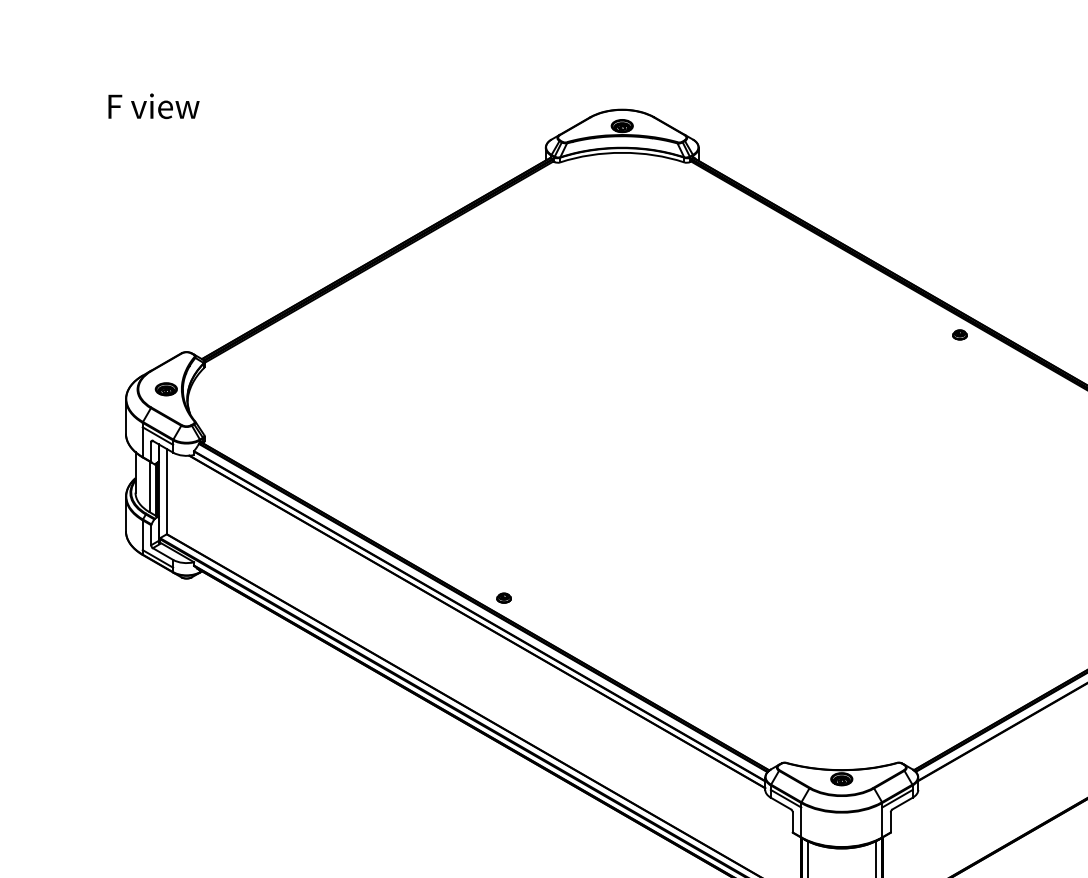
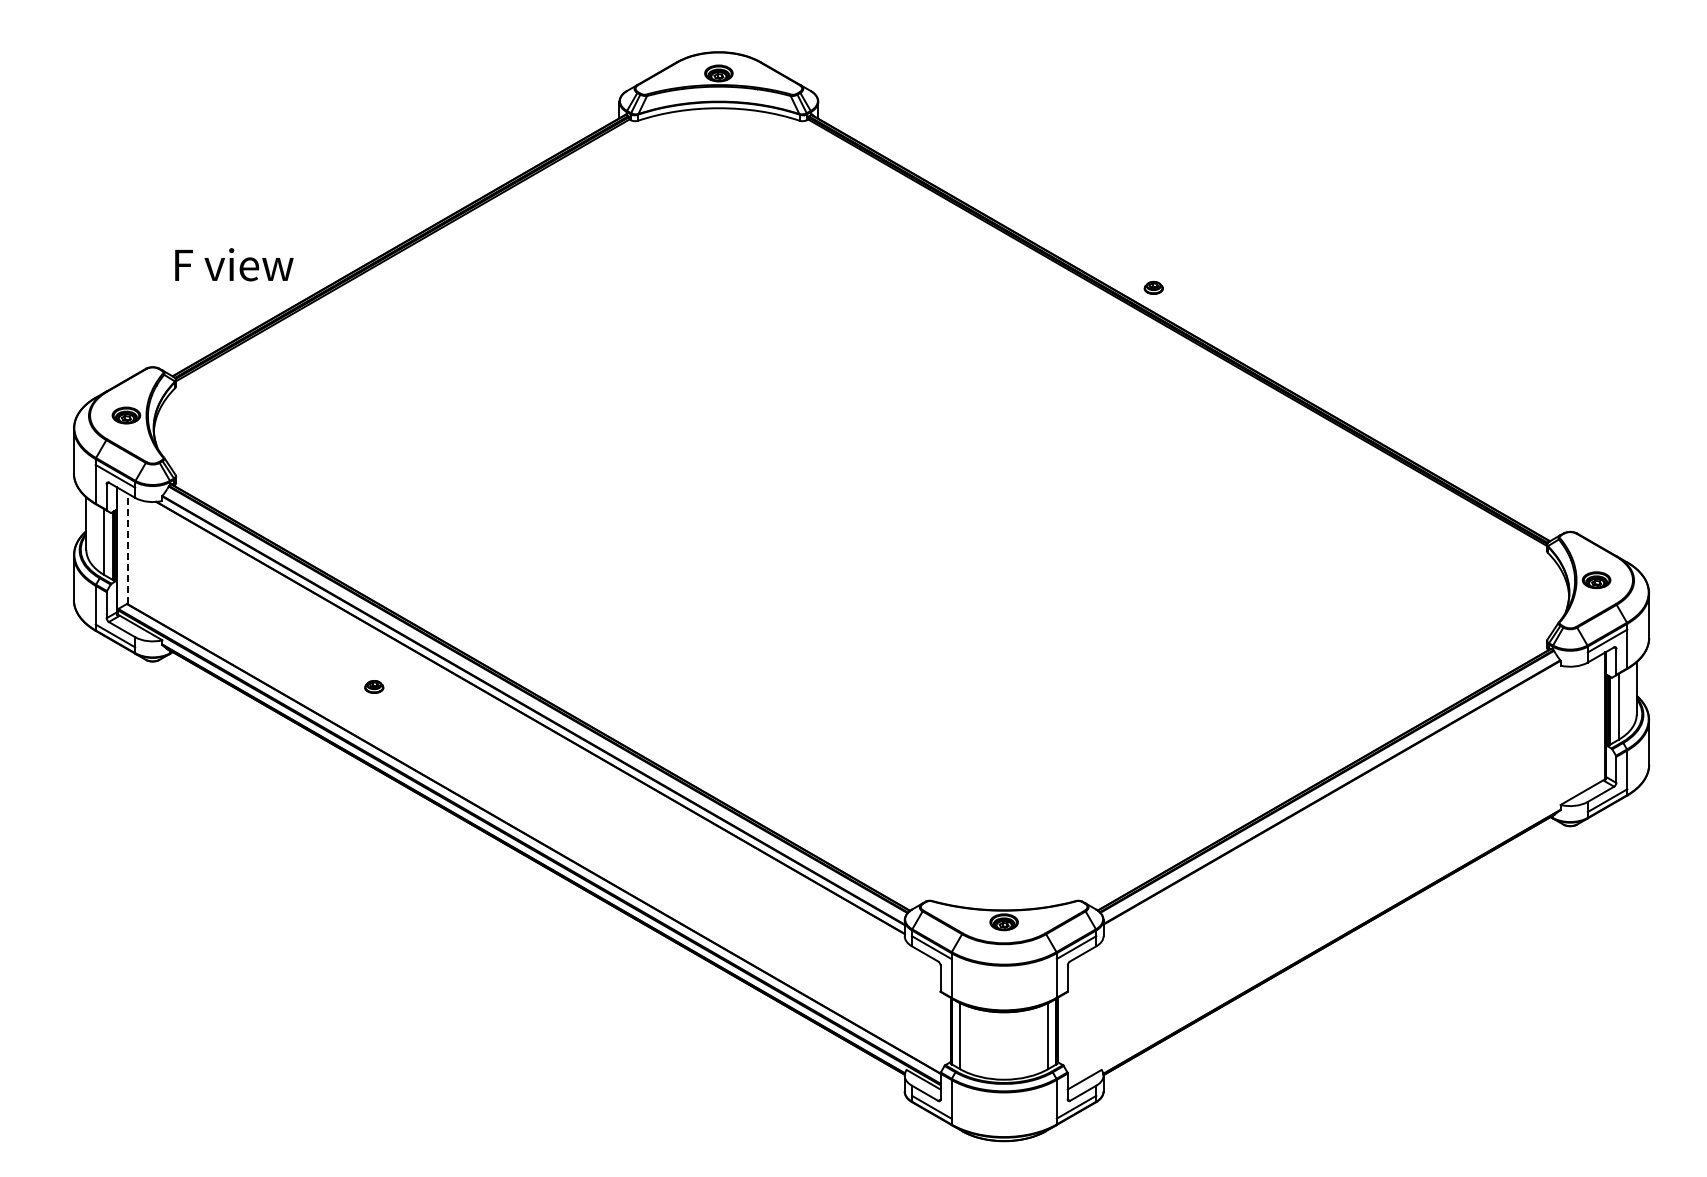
text: (154, 106) -> (234, 264), moved
part: (959, 334) -> (1153, 287), moved
line: (167, 491) -> (127, 548), solid -> dashed
part: (504, 597) -> (374, 686), moved

